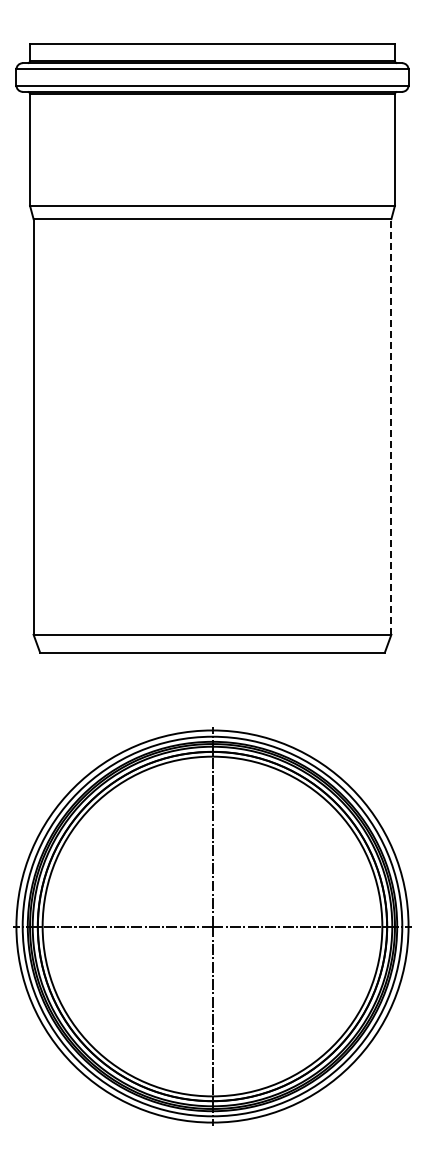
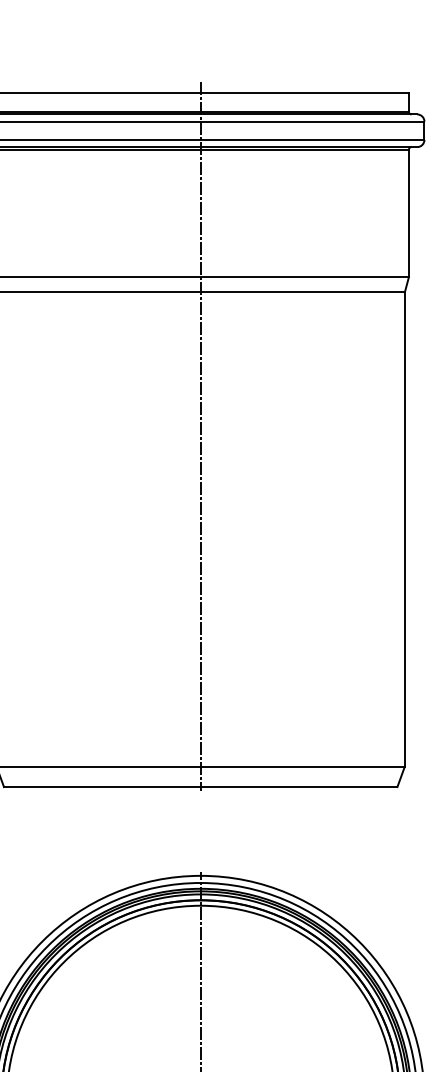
line: (212, 345) -> (200, 436), added
line: (391, 426) -> (404, 528), dashed -> solid

